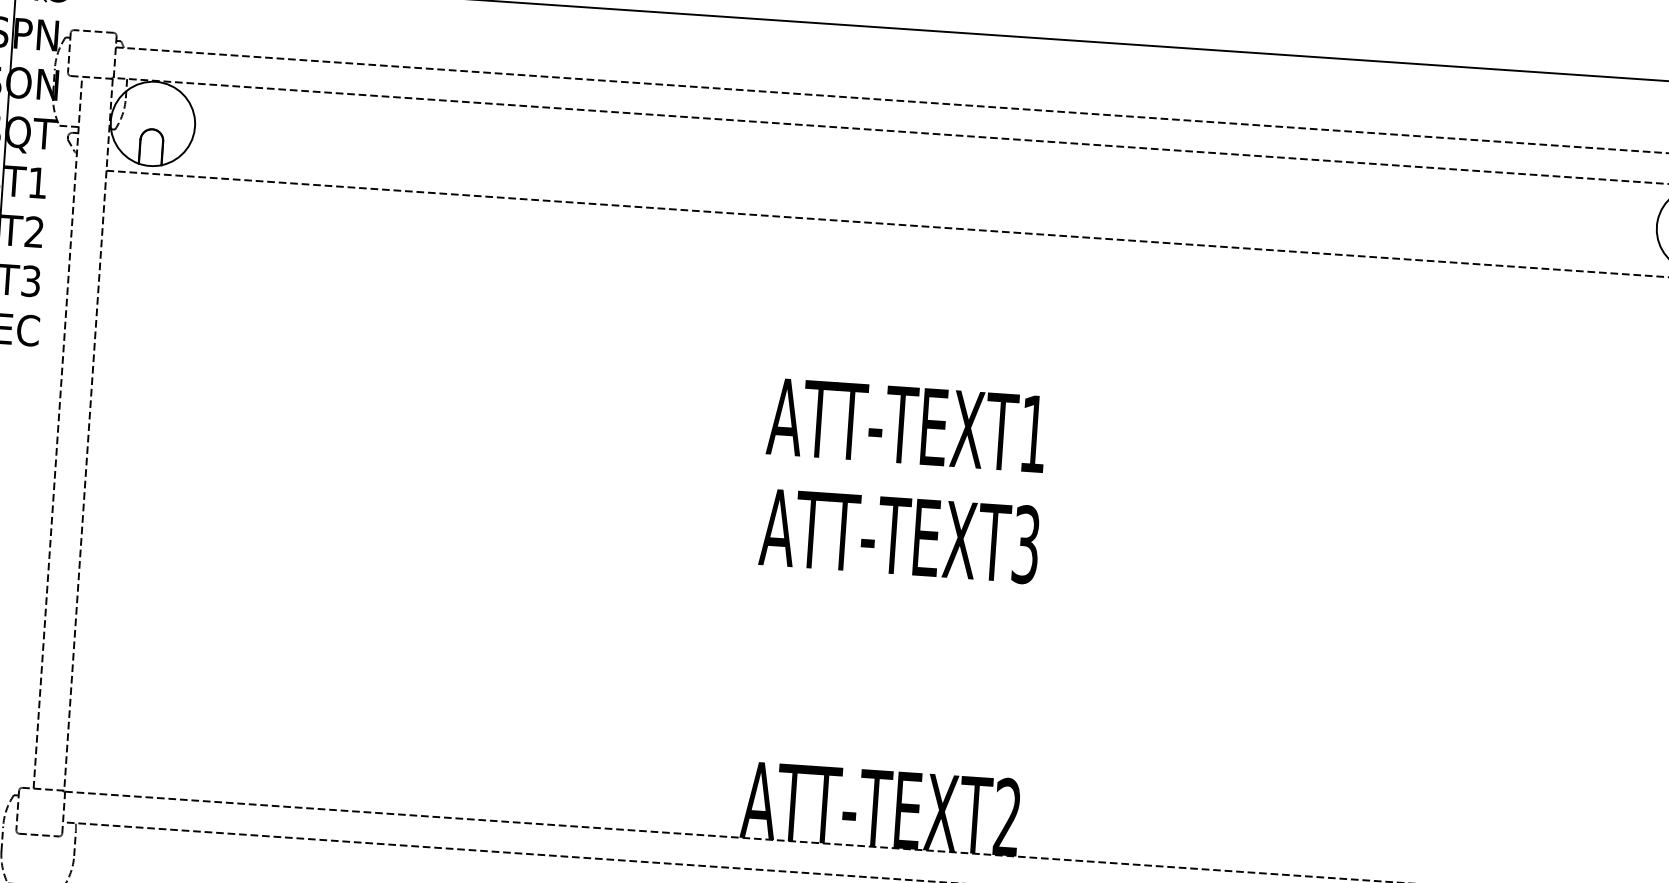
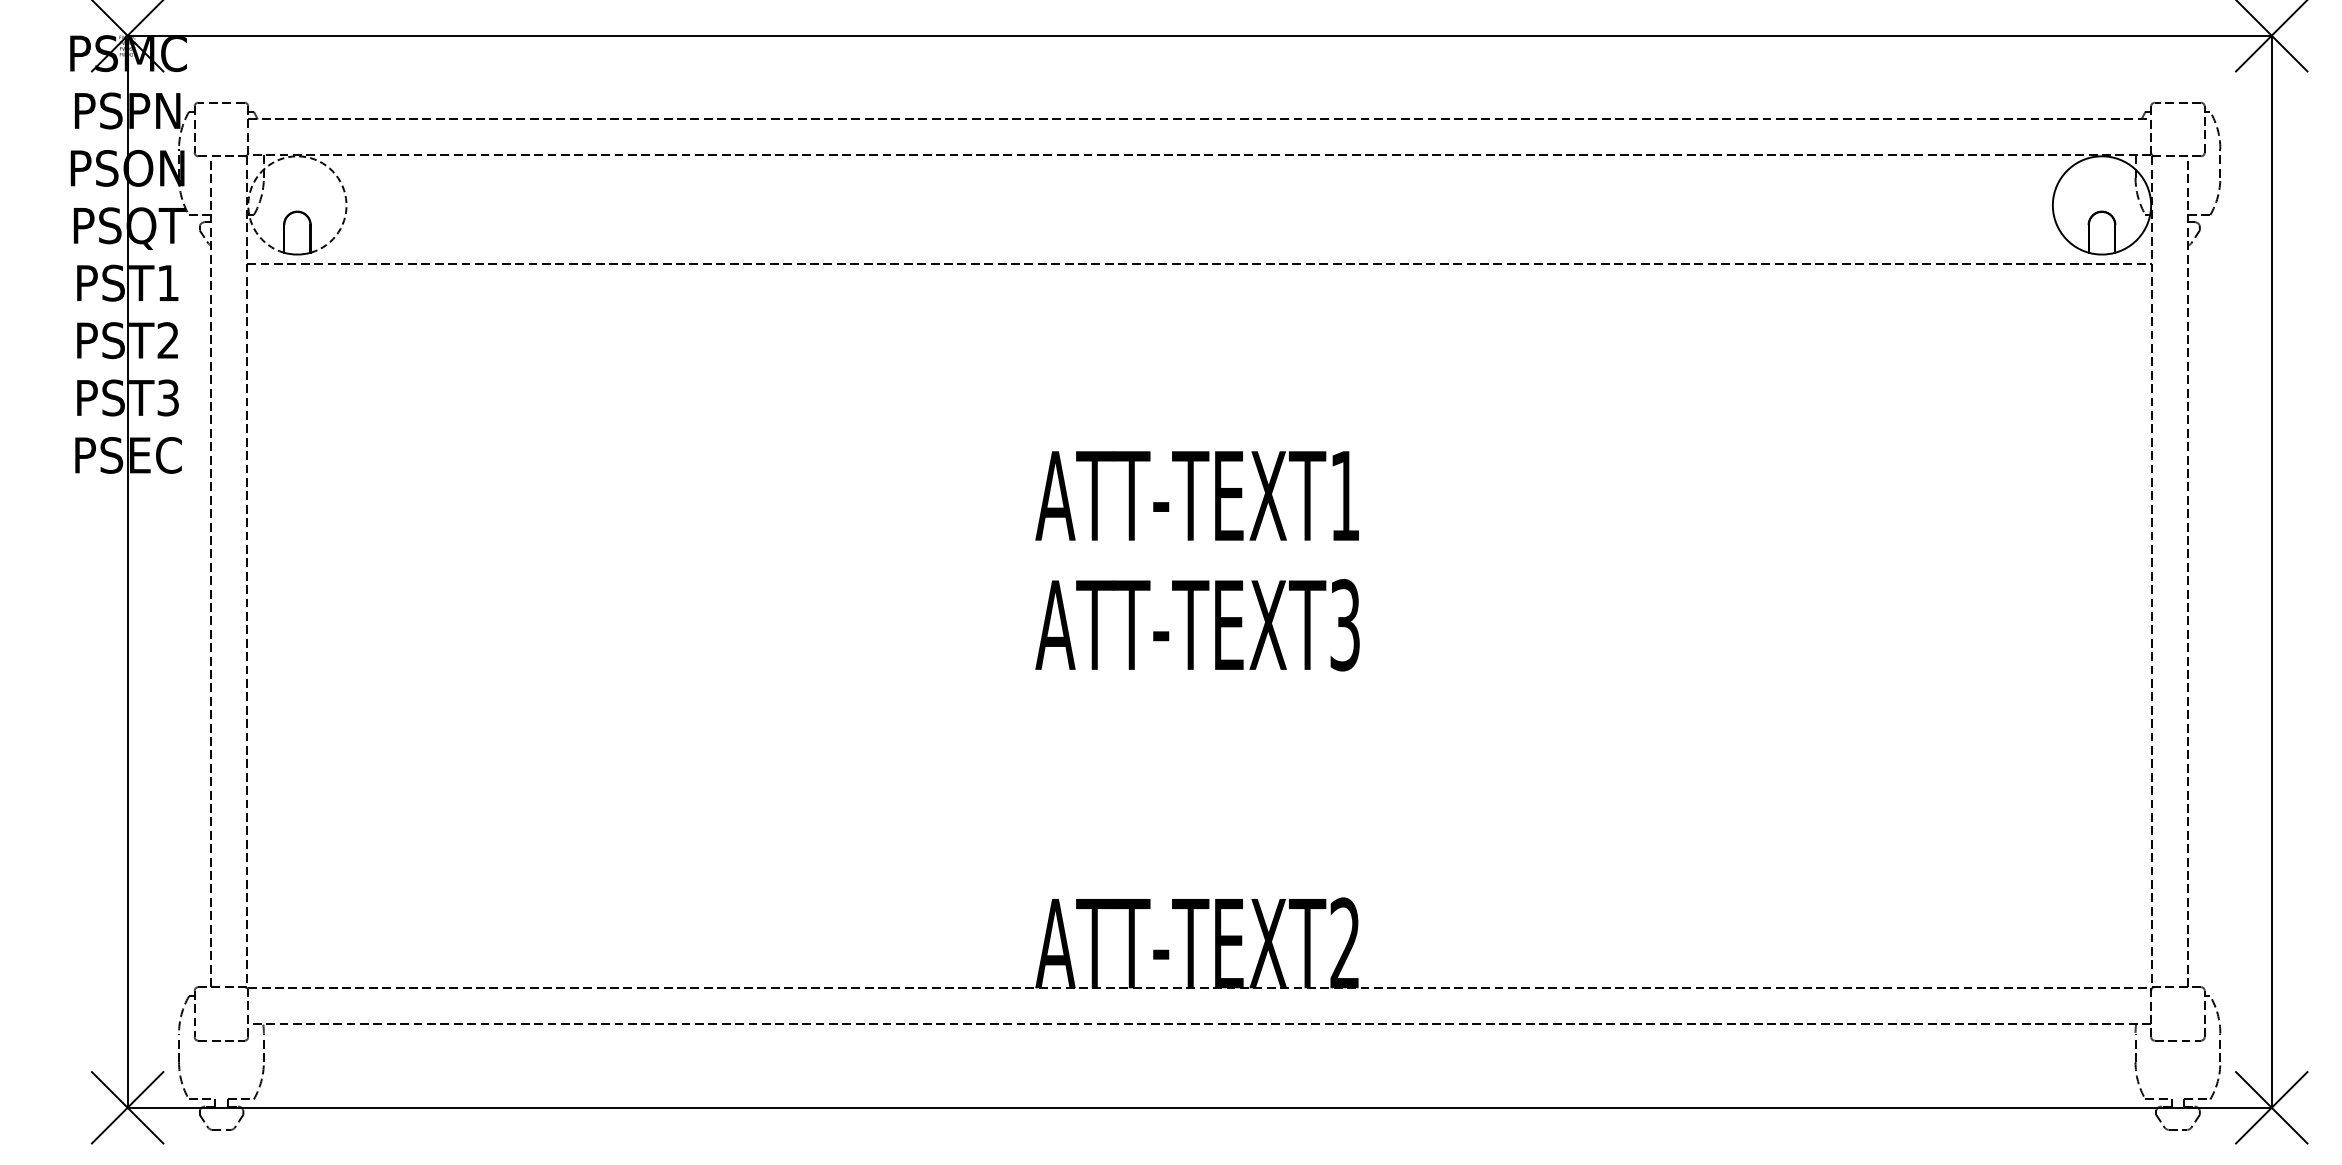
arc: (155, 81) -> (297, 156), solid -> dashed

